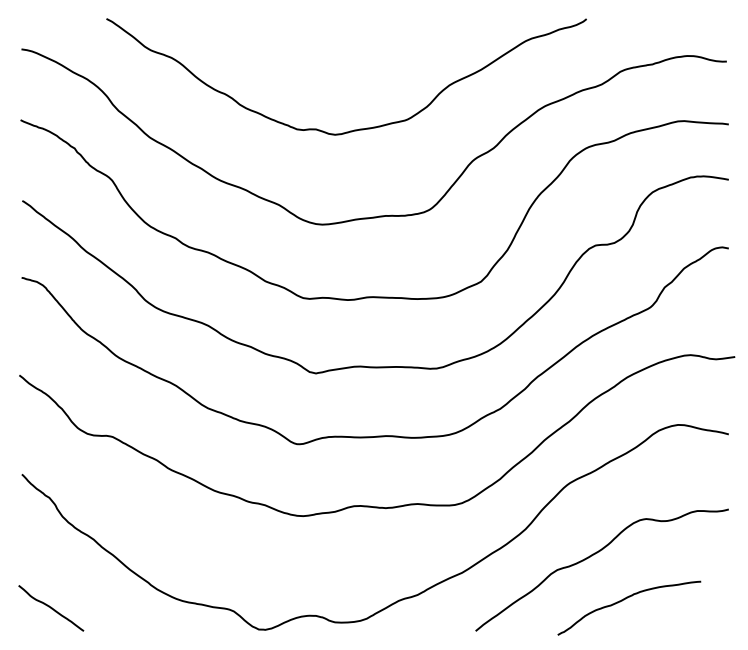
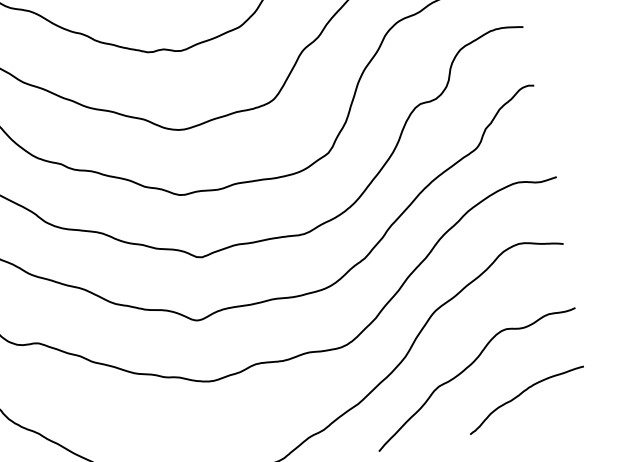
curve: (624, 600) -> (521, 394), moved

